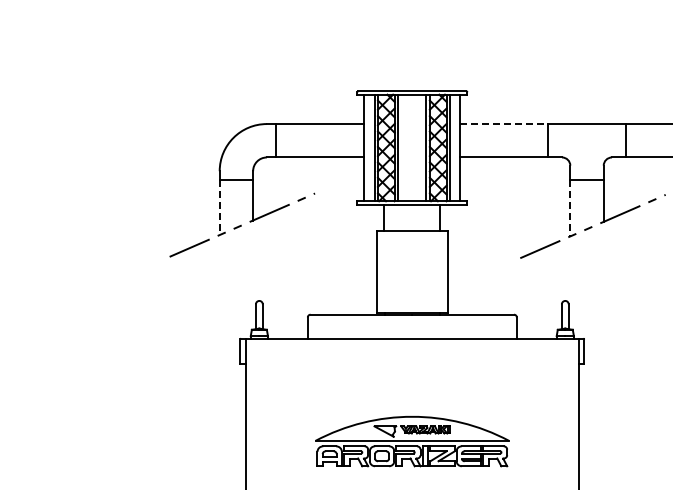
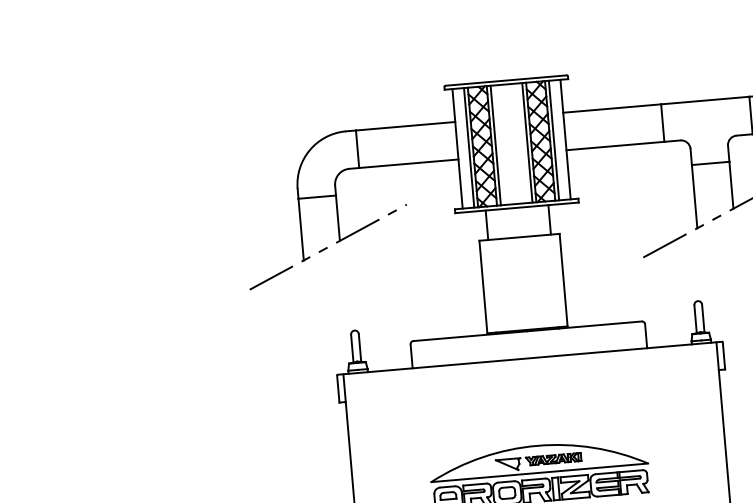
line: (504, 124) -> (612, 109), dashed -> solid
line: (219, 208) -> (301, 230), dashed -> solid
line: (570, 208) -> (694, 196), dashed -> solid

